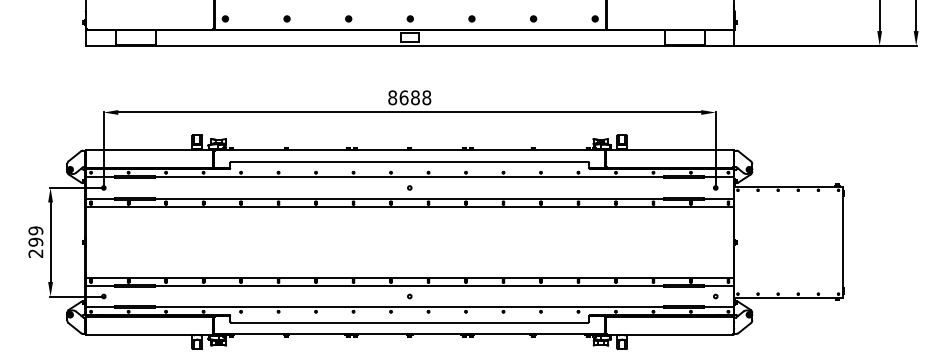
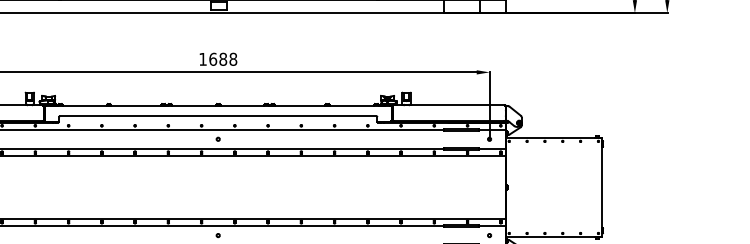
text: (392, 97) -> (202, 59), 8688 -> 1688

